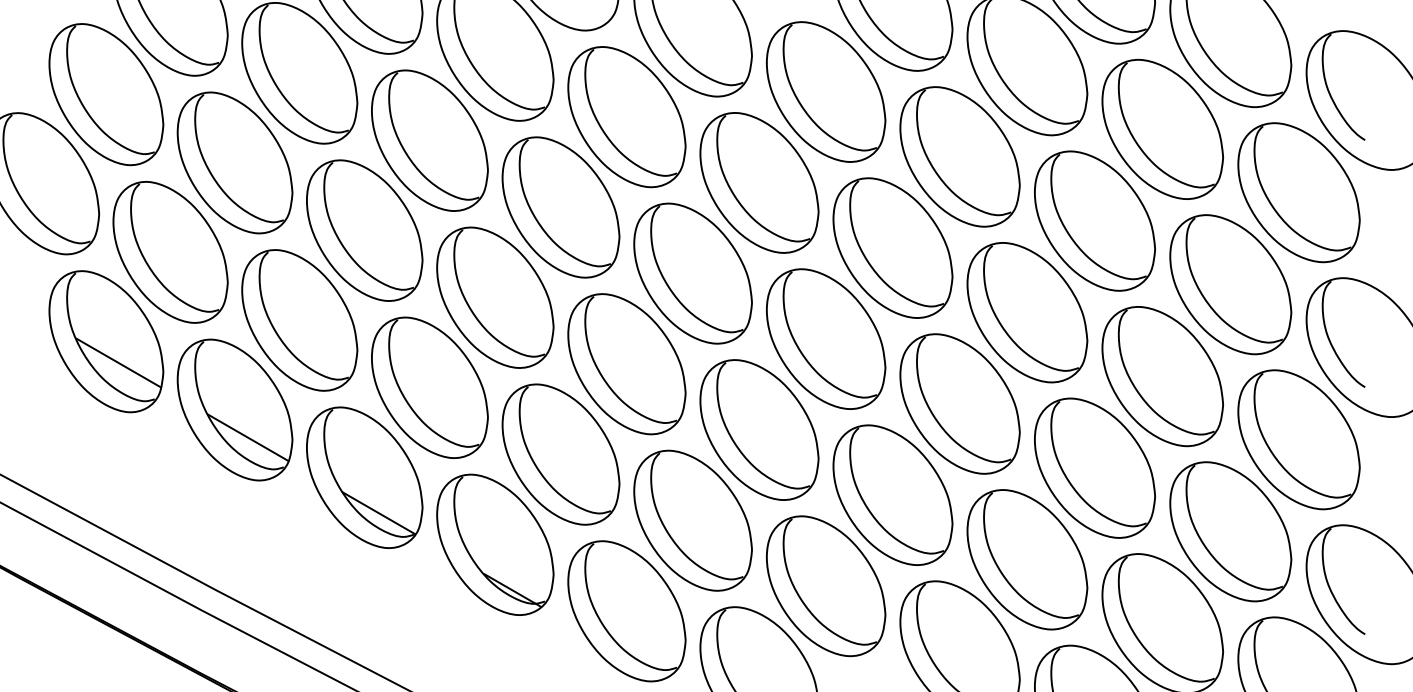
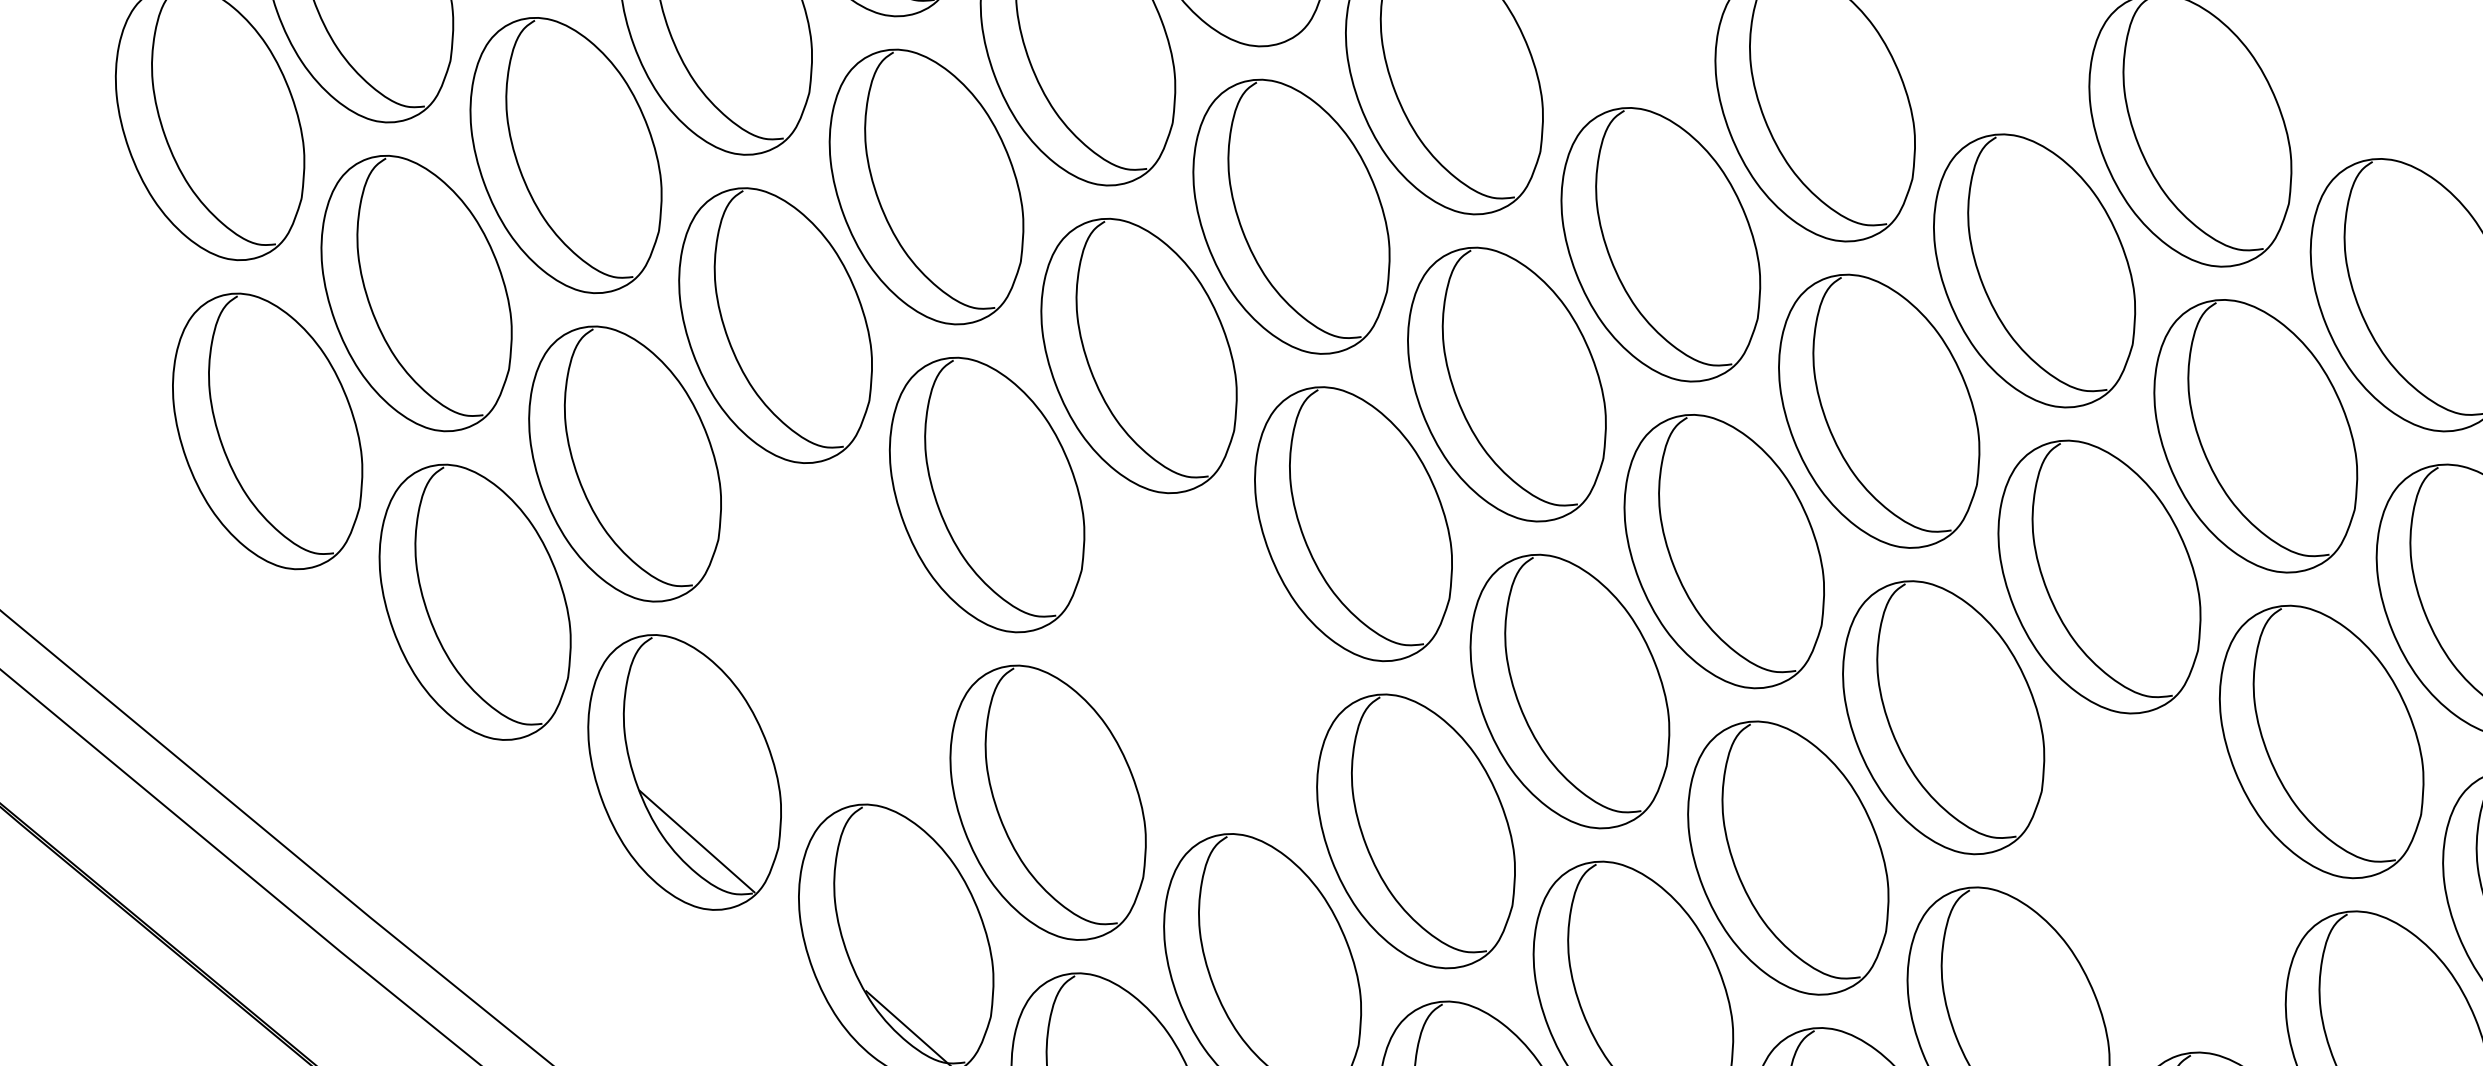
line: (118, 362) -> (282, 473), removed
part: (626, 364) -> (1199, 663), removed
part: (1162, 376) -> (2164, 882), removed
part: (429, 387) -> (835, 633), removed
line: (248, 437) -> (489, 656), removed

